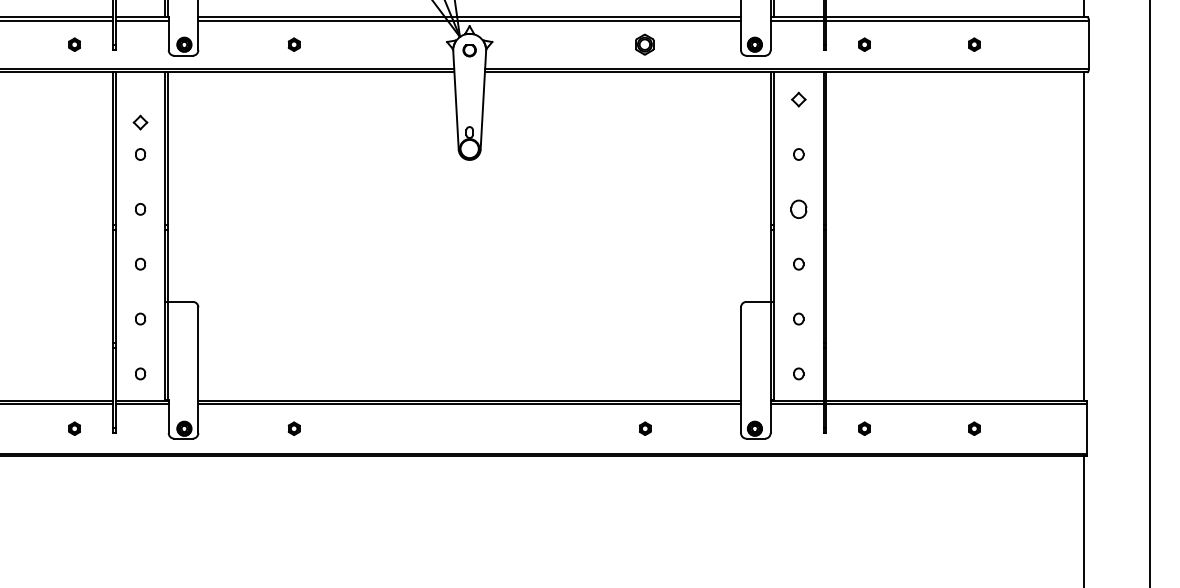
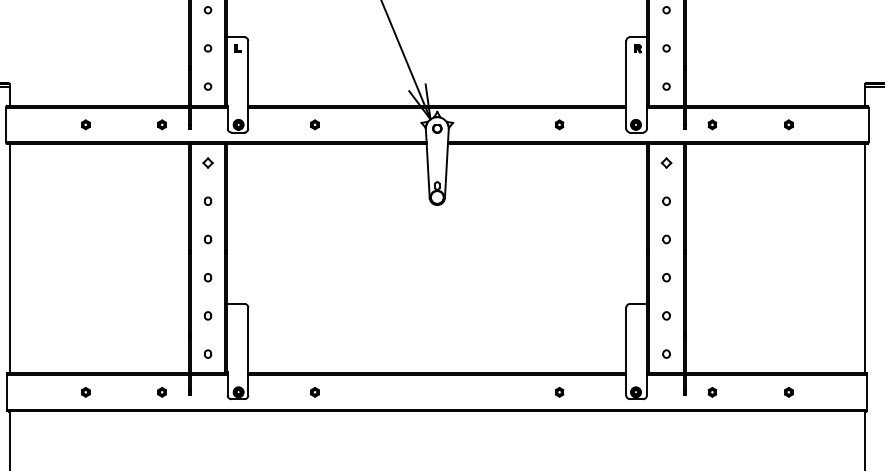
part: (645, 44) -> (559, 124), size x0.62
part: (139, 121) -> (207, 162), moved
part: (798, 209) -> (666, 239), size x0.62

